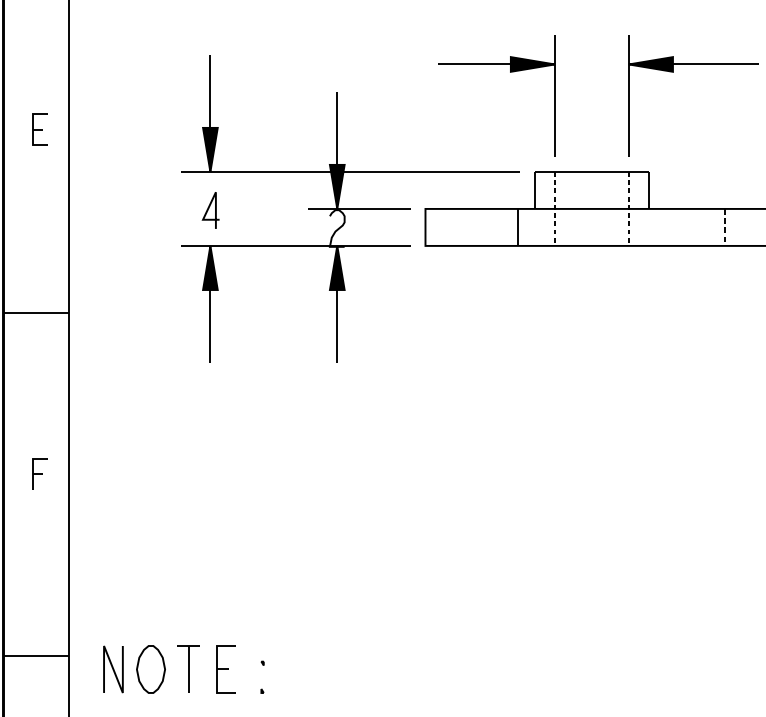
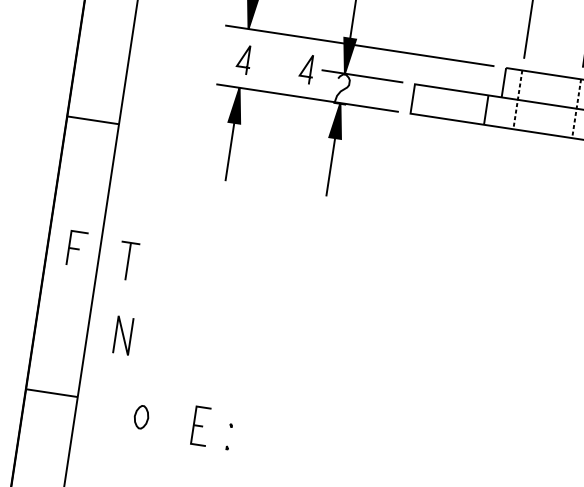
line: (287, 210) -> (305, 68), added
part: (39, 473) -> (76, 248), size x1.4
part: (188, 668) -> (128, 260), moved
line: (113, 669) -> (123, 335), moved
part: (150, 669) -> (141, 417), size x0.6

